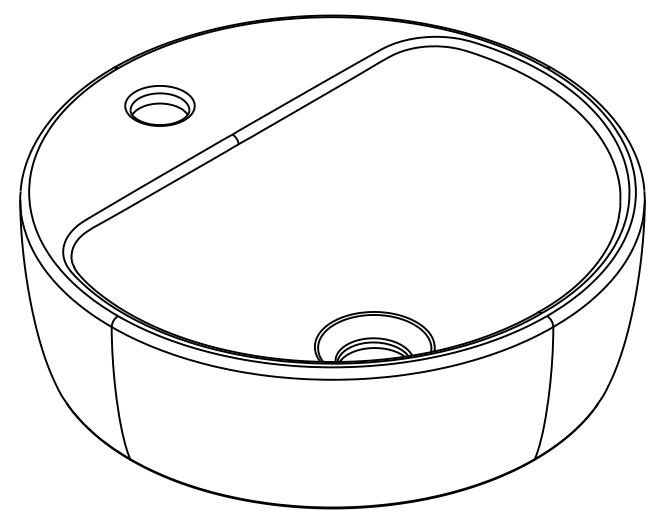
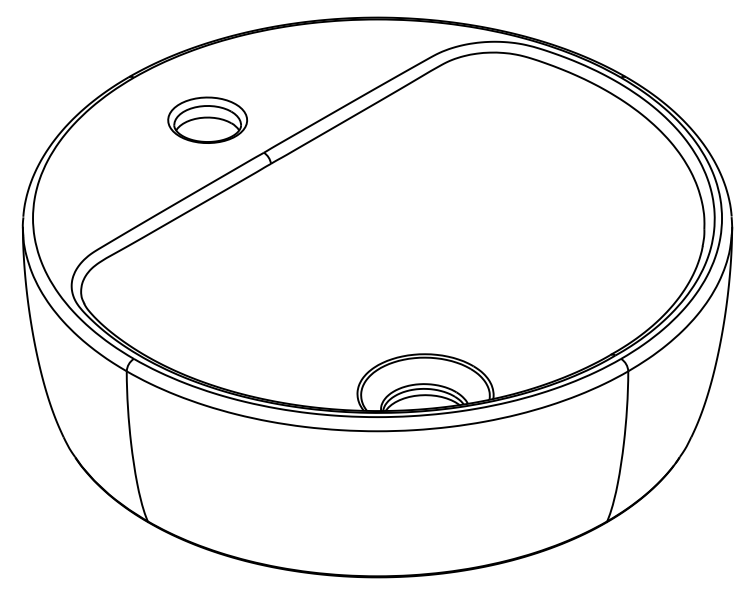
part: (159, 105) -> (207, 119), moved

